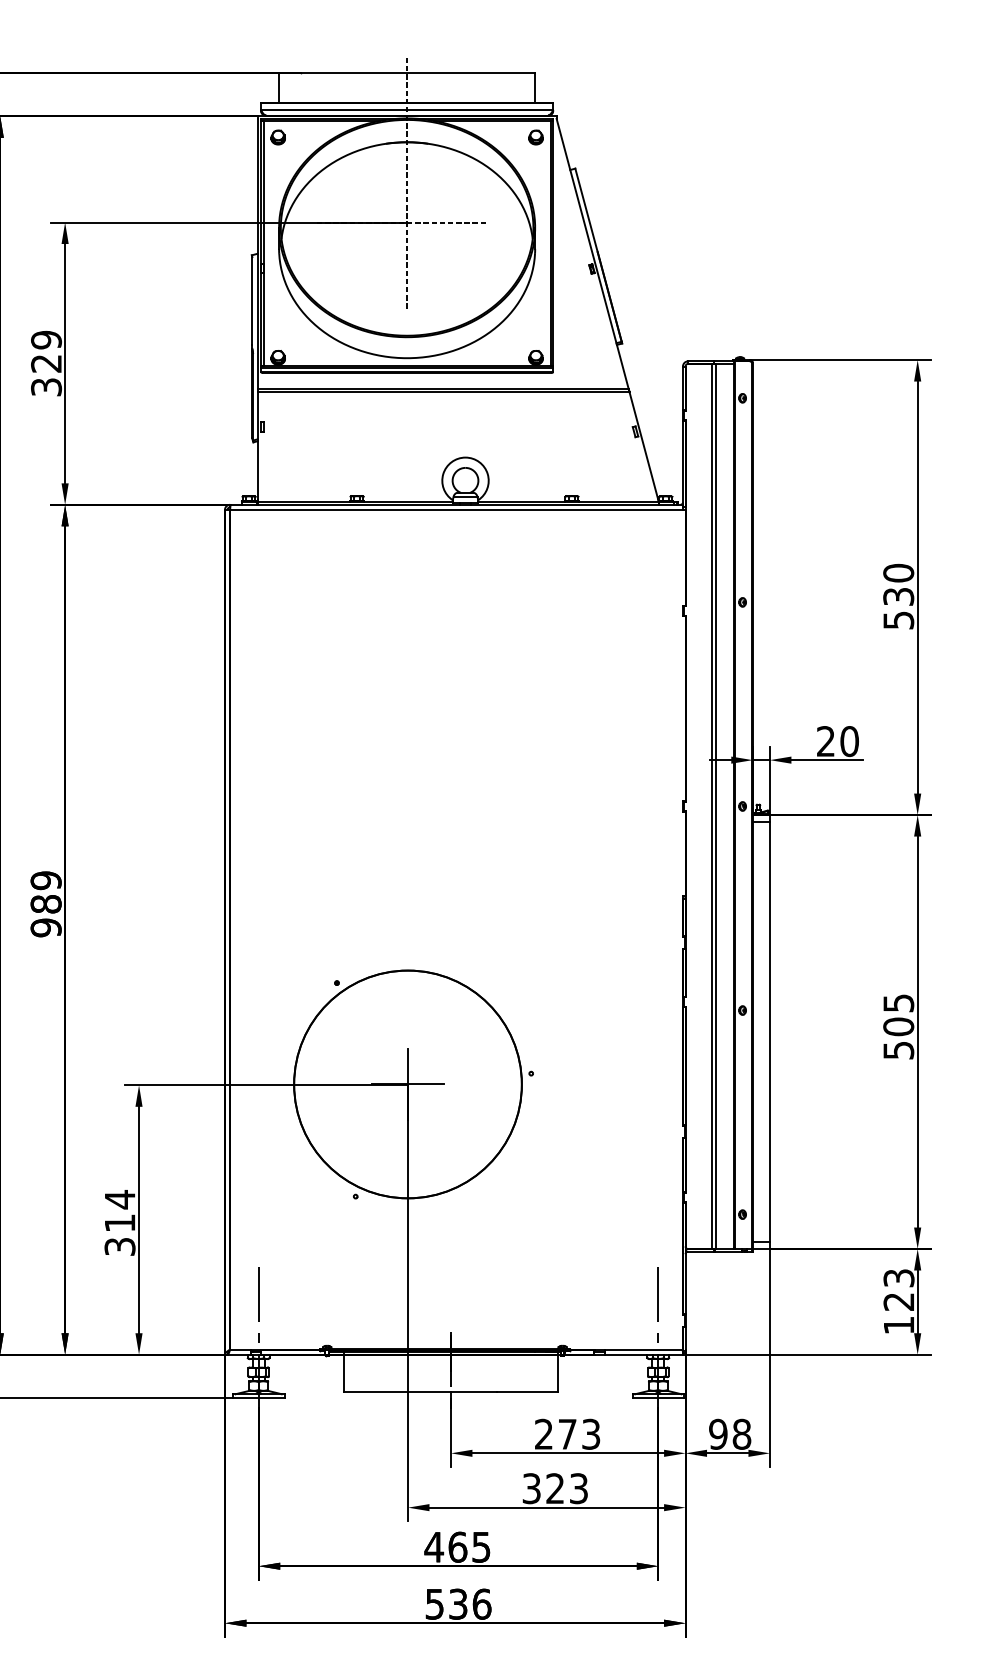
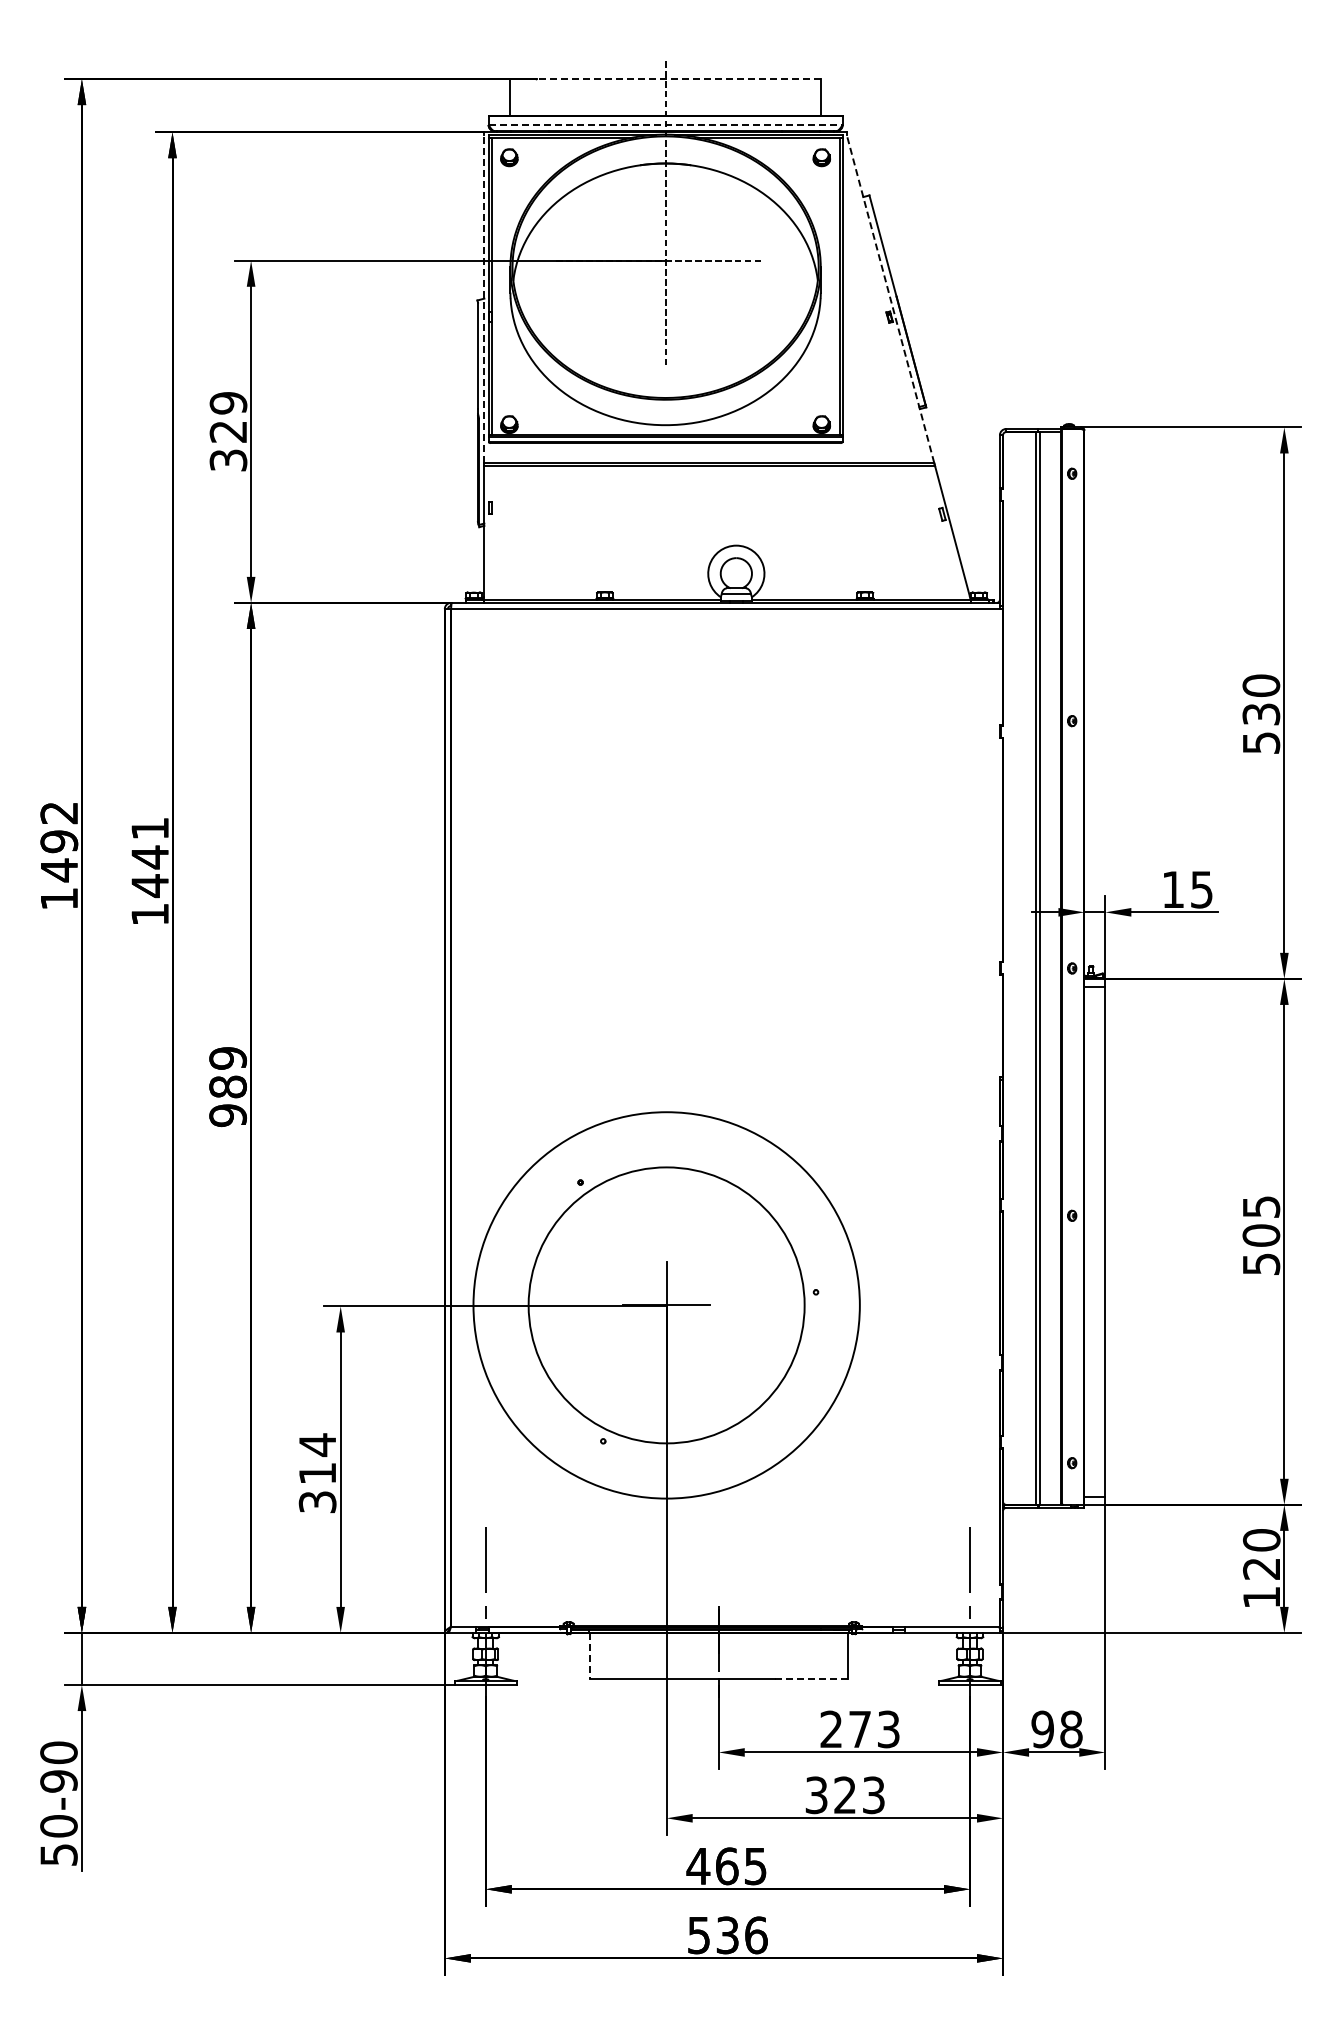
line: (407, 72) -> (665, 79), solid -> dashed
line: (407, 110) -> (666, 124), solid -> dashed
line: (257, 254) -> (484, 299), solid -> dashed
line: (592, 254) -> (890, 299), solid -> dashed
text: (837, 741) -> (1187, 889), 20 -> 15
circle: (407, 1084) -> (666, 1305), size x1.4
text: (898, 1278) -> (1261, 1540), 123 -> 120
line: (344, 1373) -> (589, 1655), solid -> dashed
line: (527, 1392) -> (811, 1678), solid -> dashed

